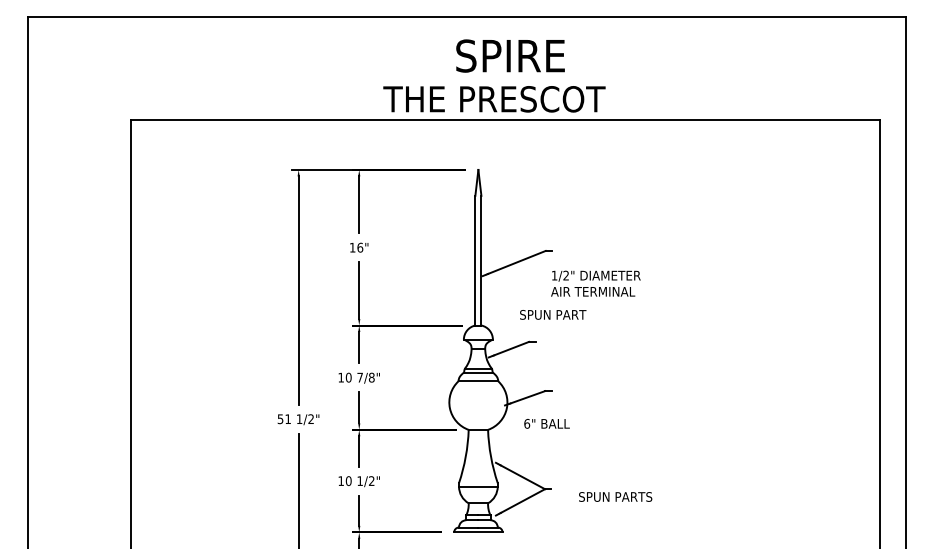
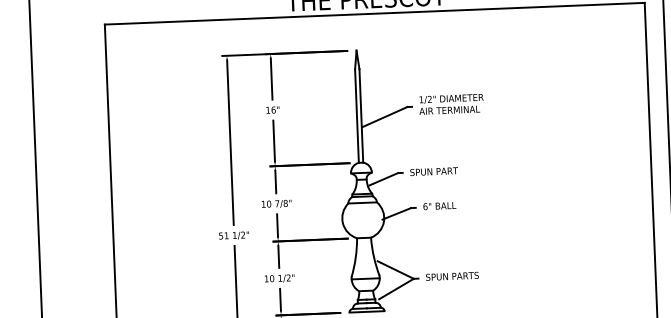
text: (595, 283) -> (451, 104), moved
text: (553, 314) -> (434, 171), moved
text: (546, 423) -> (439, 205), moved
text: (615, 496) -> (452, 276), moved

